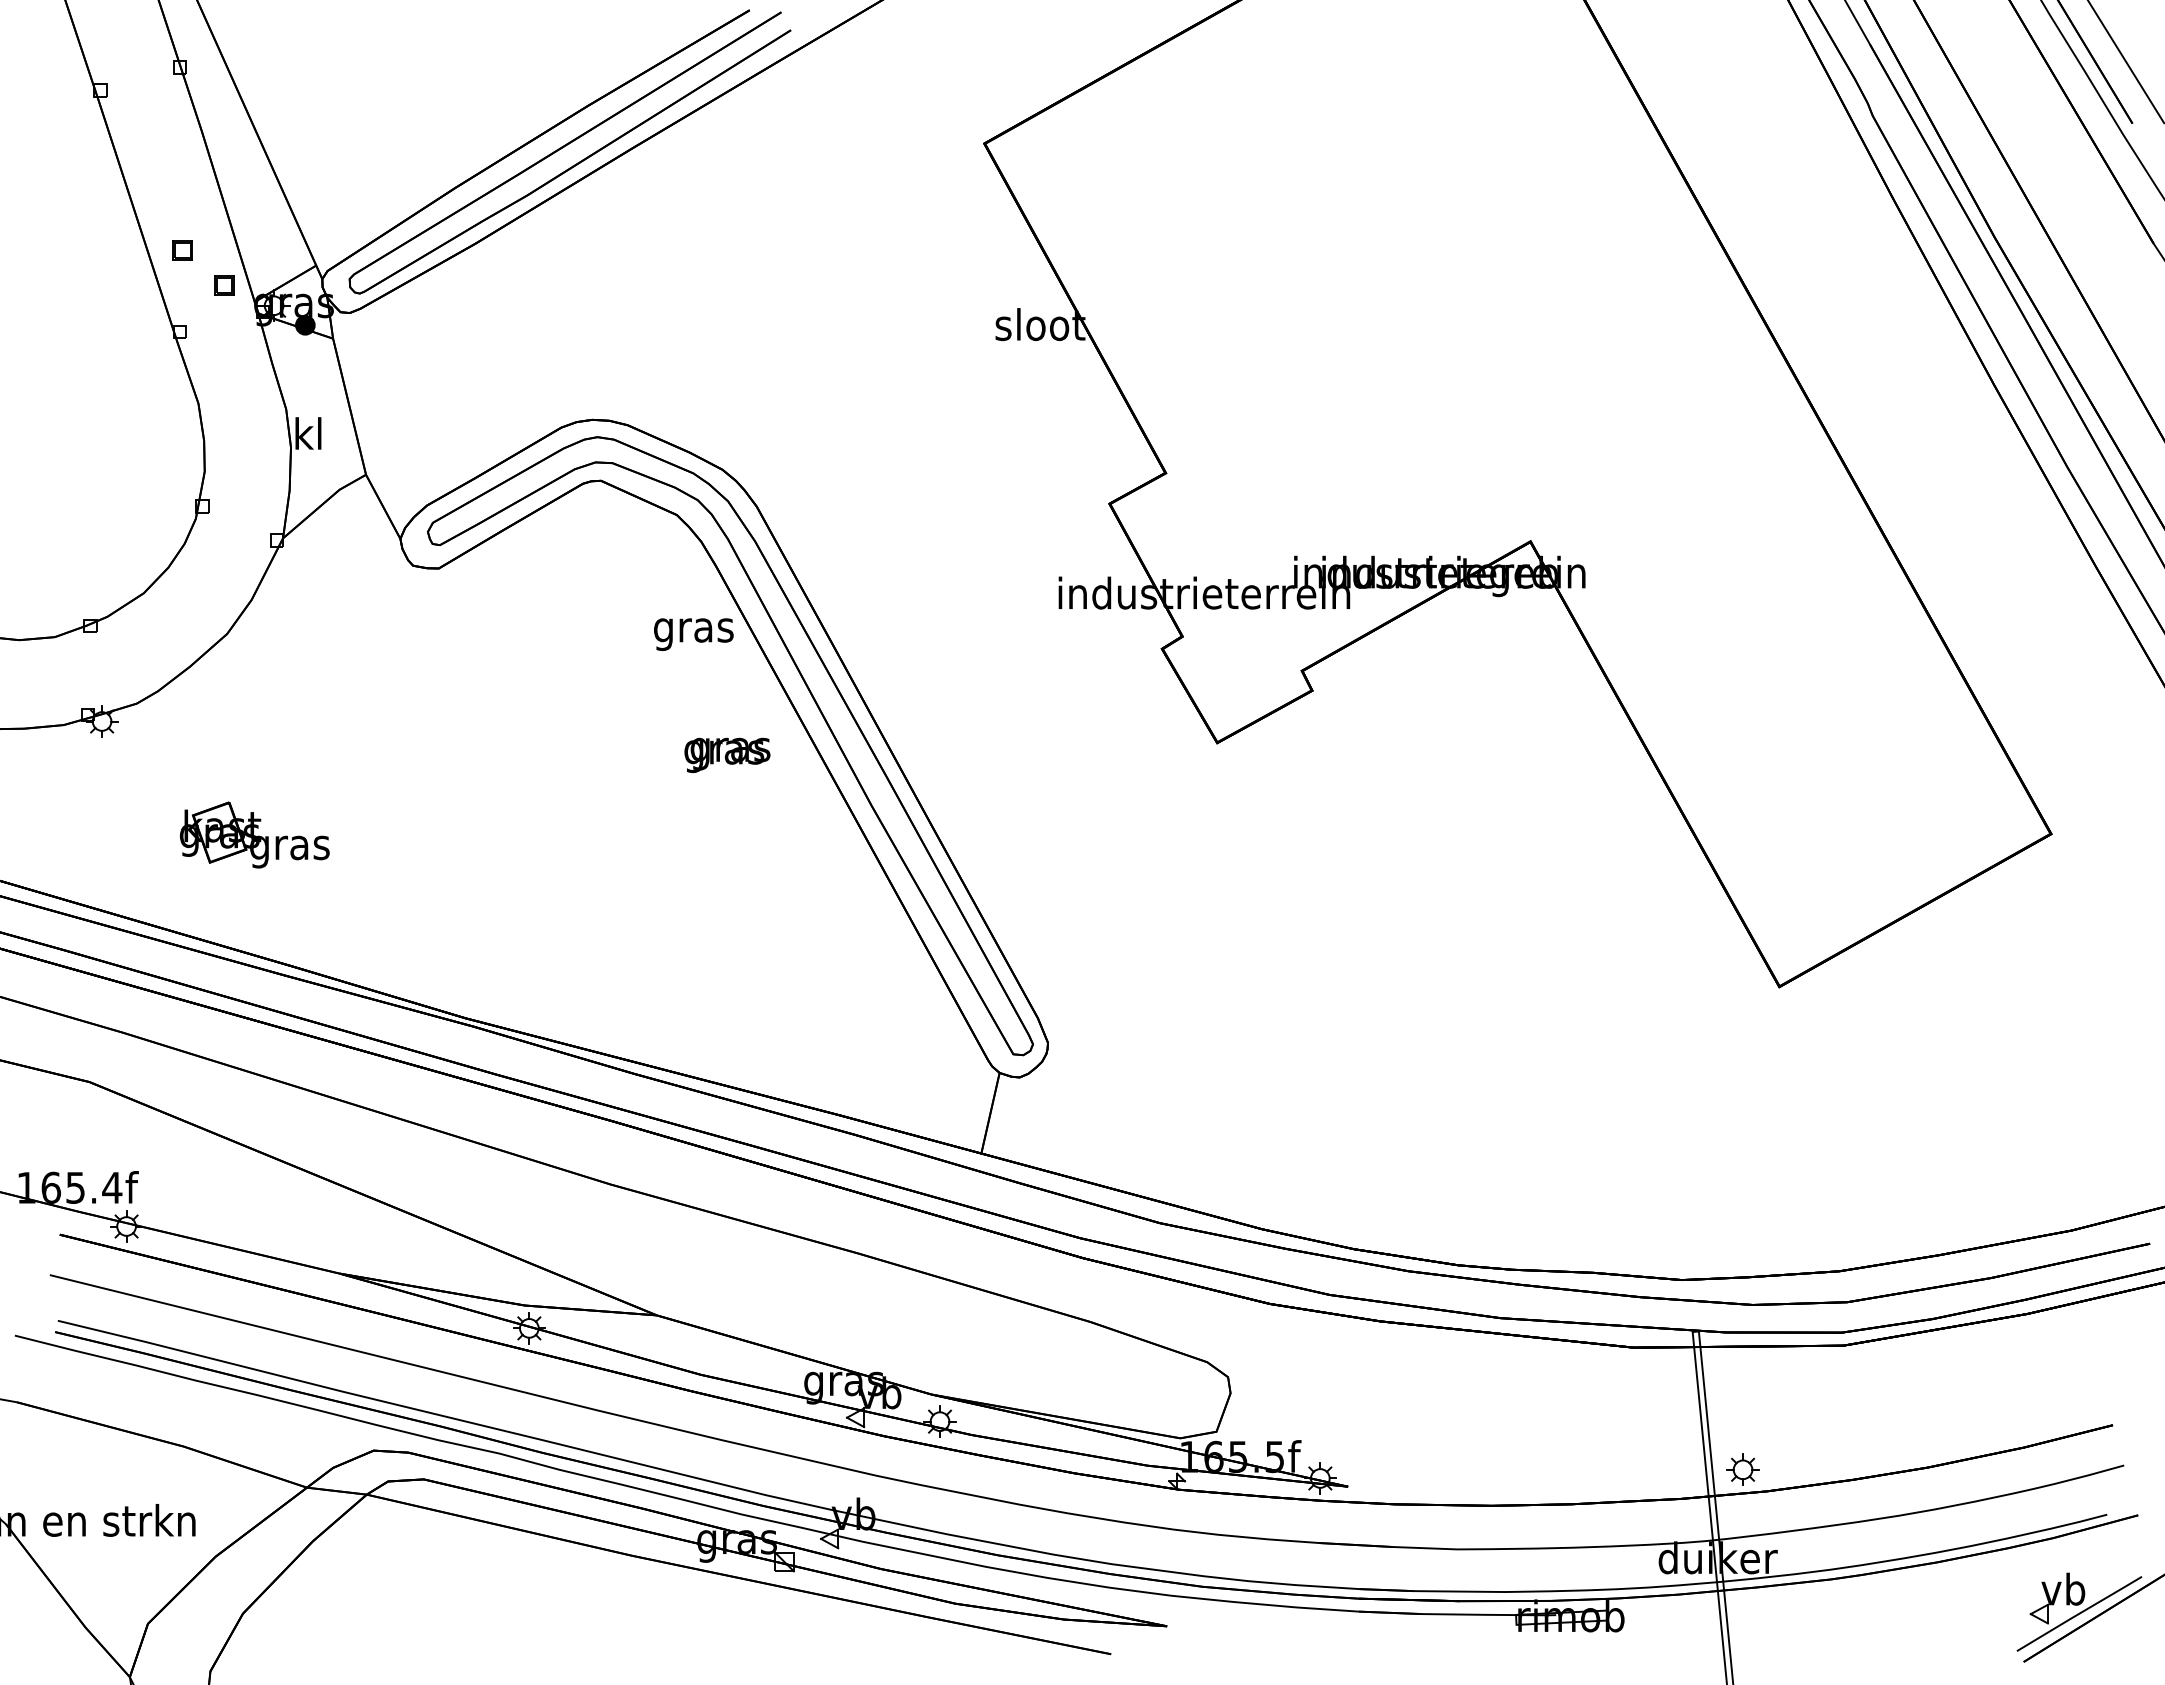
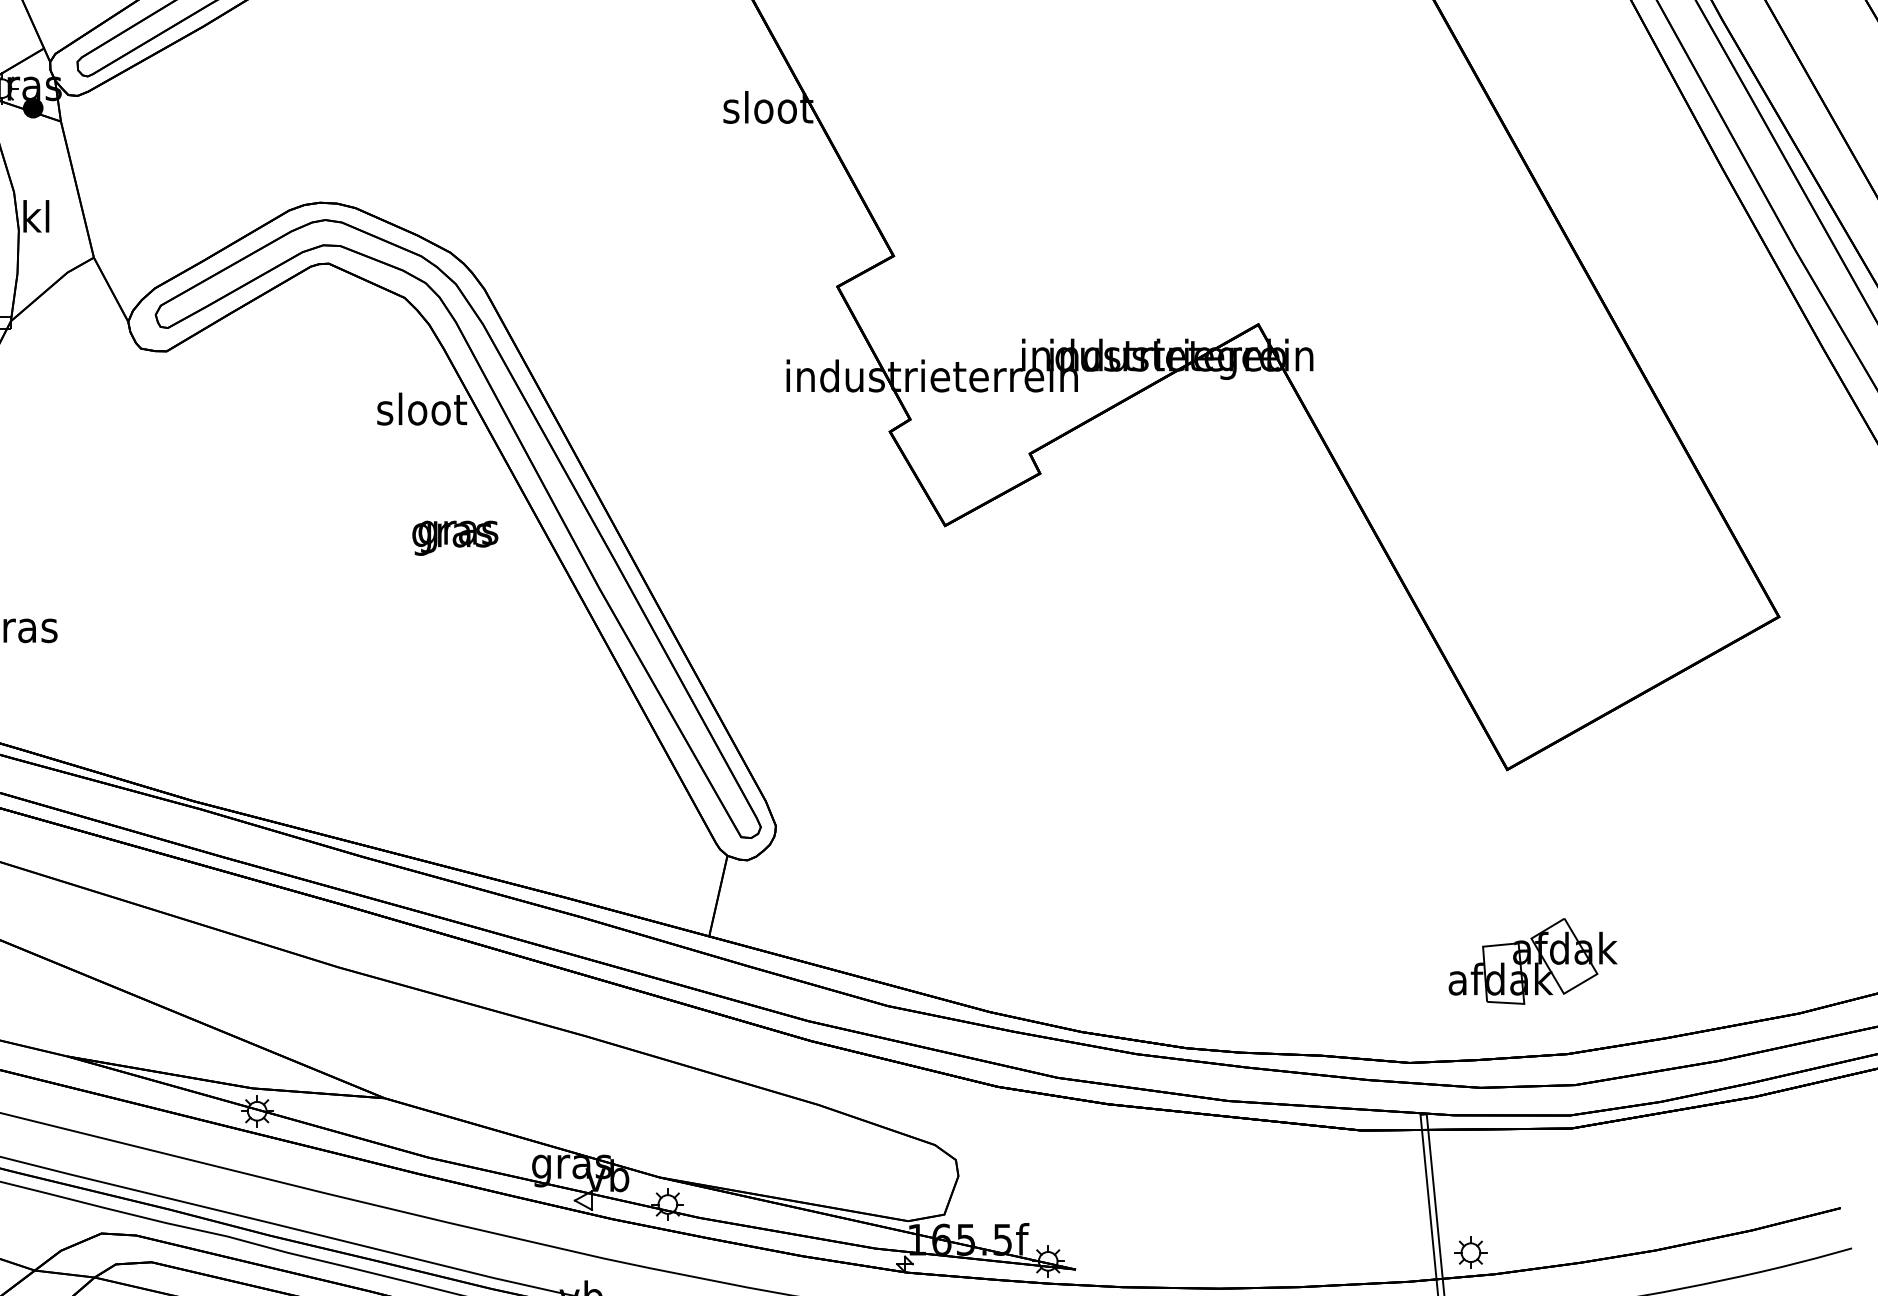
text: (694, 630) -> (422, 413), gras -> sloot
part: (1804, 1178) -> (1532, 961), added

